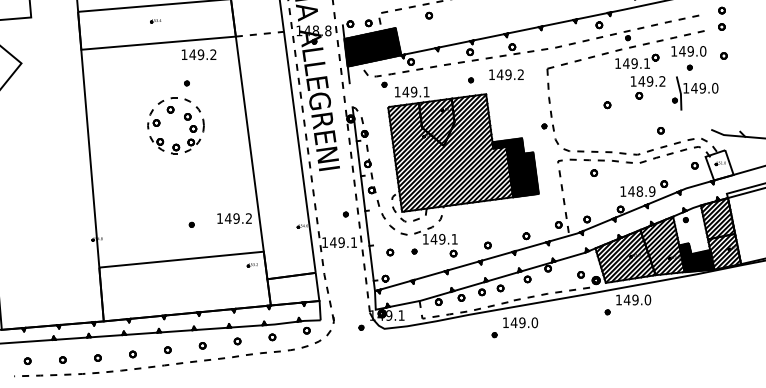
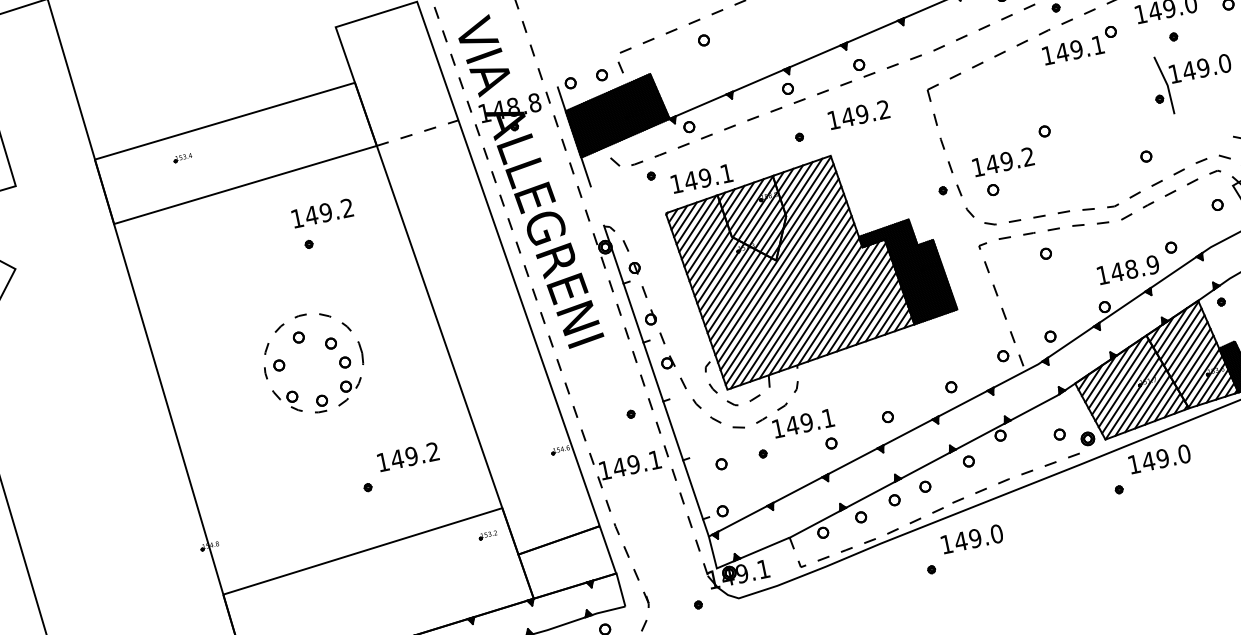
part: (155, 21) -> (182, 158), moved
text: (198, 54) -> (321, 213), moved
part: (648, 87) -> (1006, 172), moved
part: (184, 119) -> (326, 349), moved
text: (234, 218) -> (408, 456), moved

